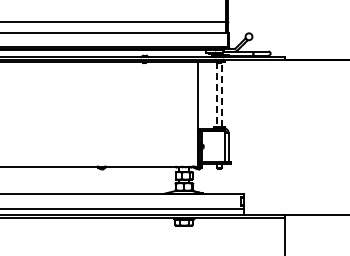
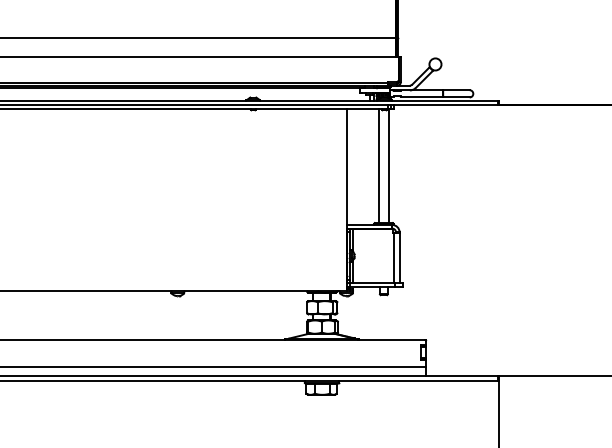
line: (216, 94) -> (378, 165), dashed -> solid
line: (222, 94) -> (389, 165), dashed -> solid

